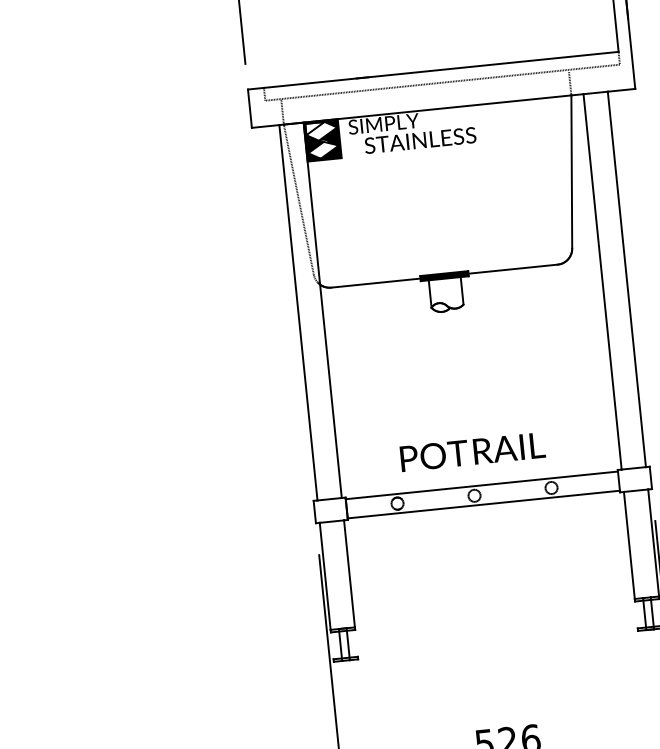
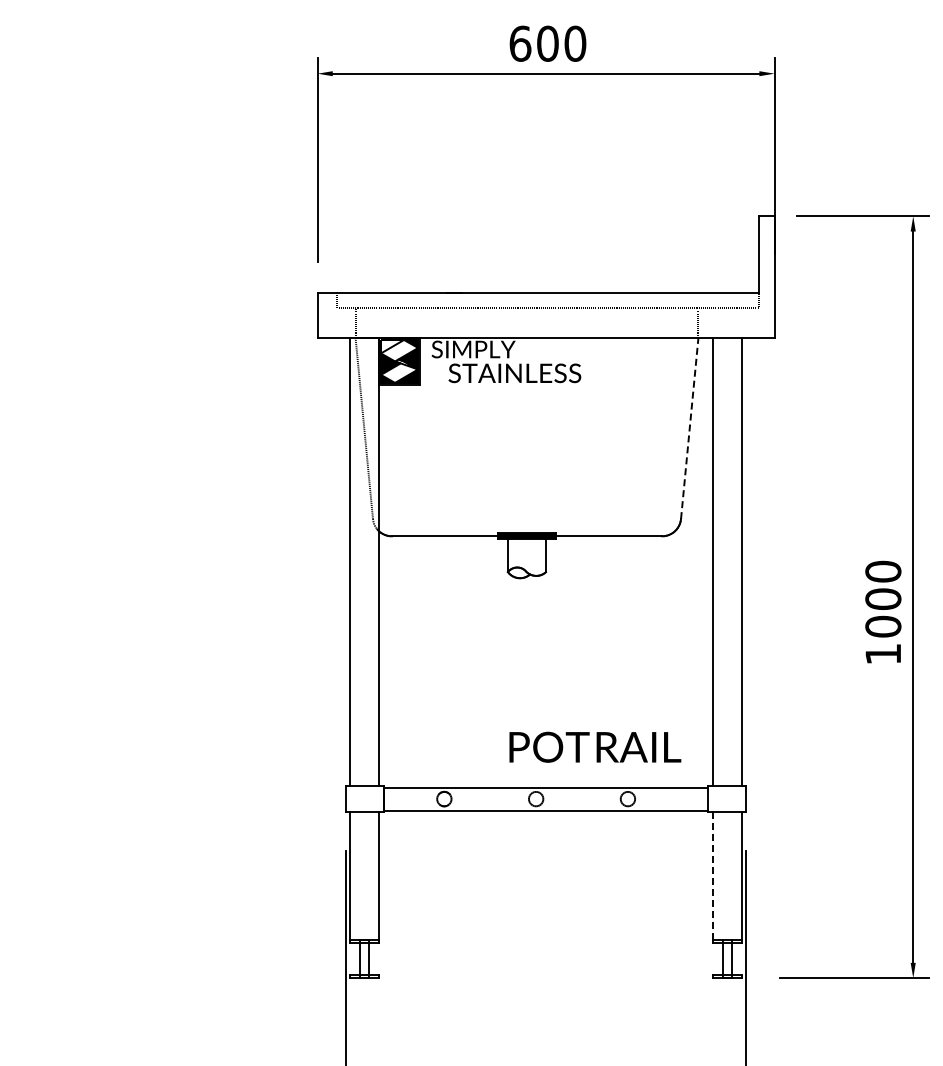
line: (571, 171) -> (689, 428), solid -> dashed
text: (472, 451) -> (595, 746), moved
line: (629, 545) -> (712, 876), solid -> dashed

